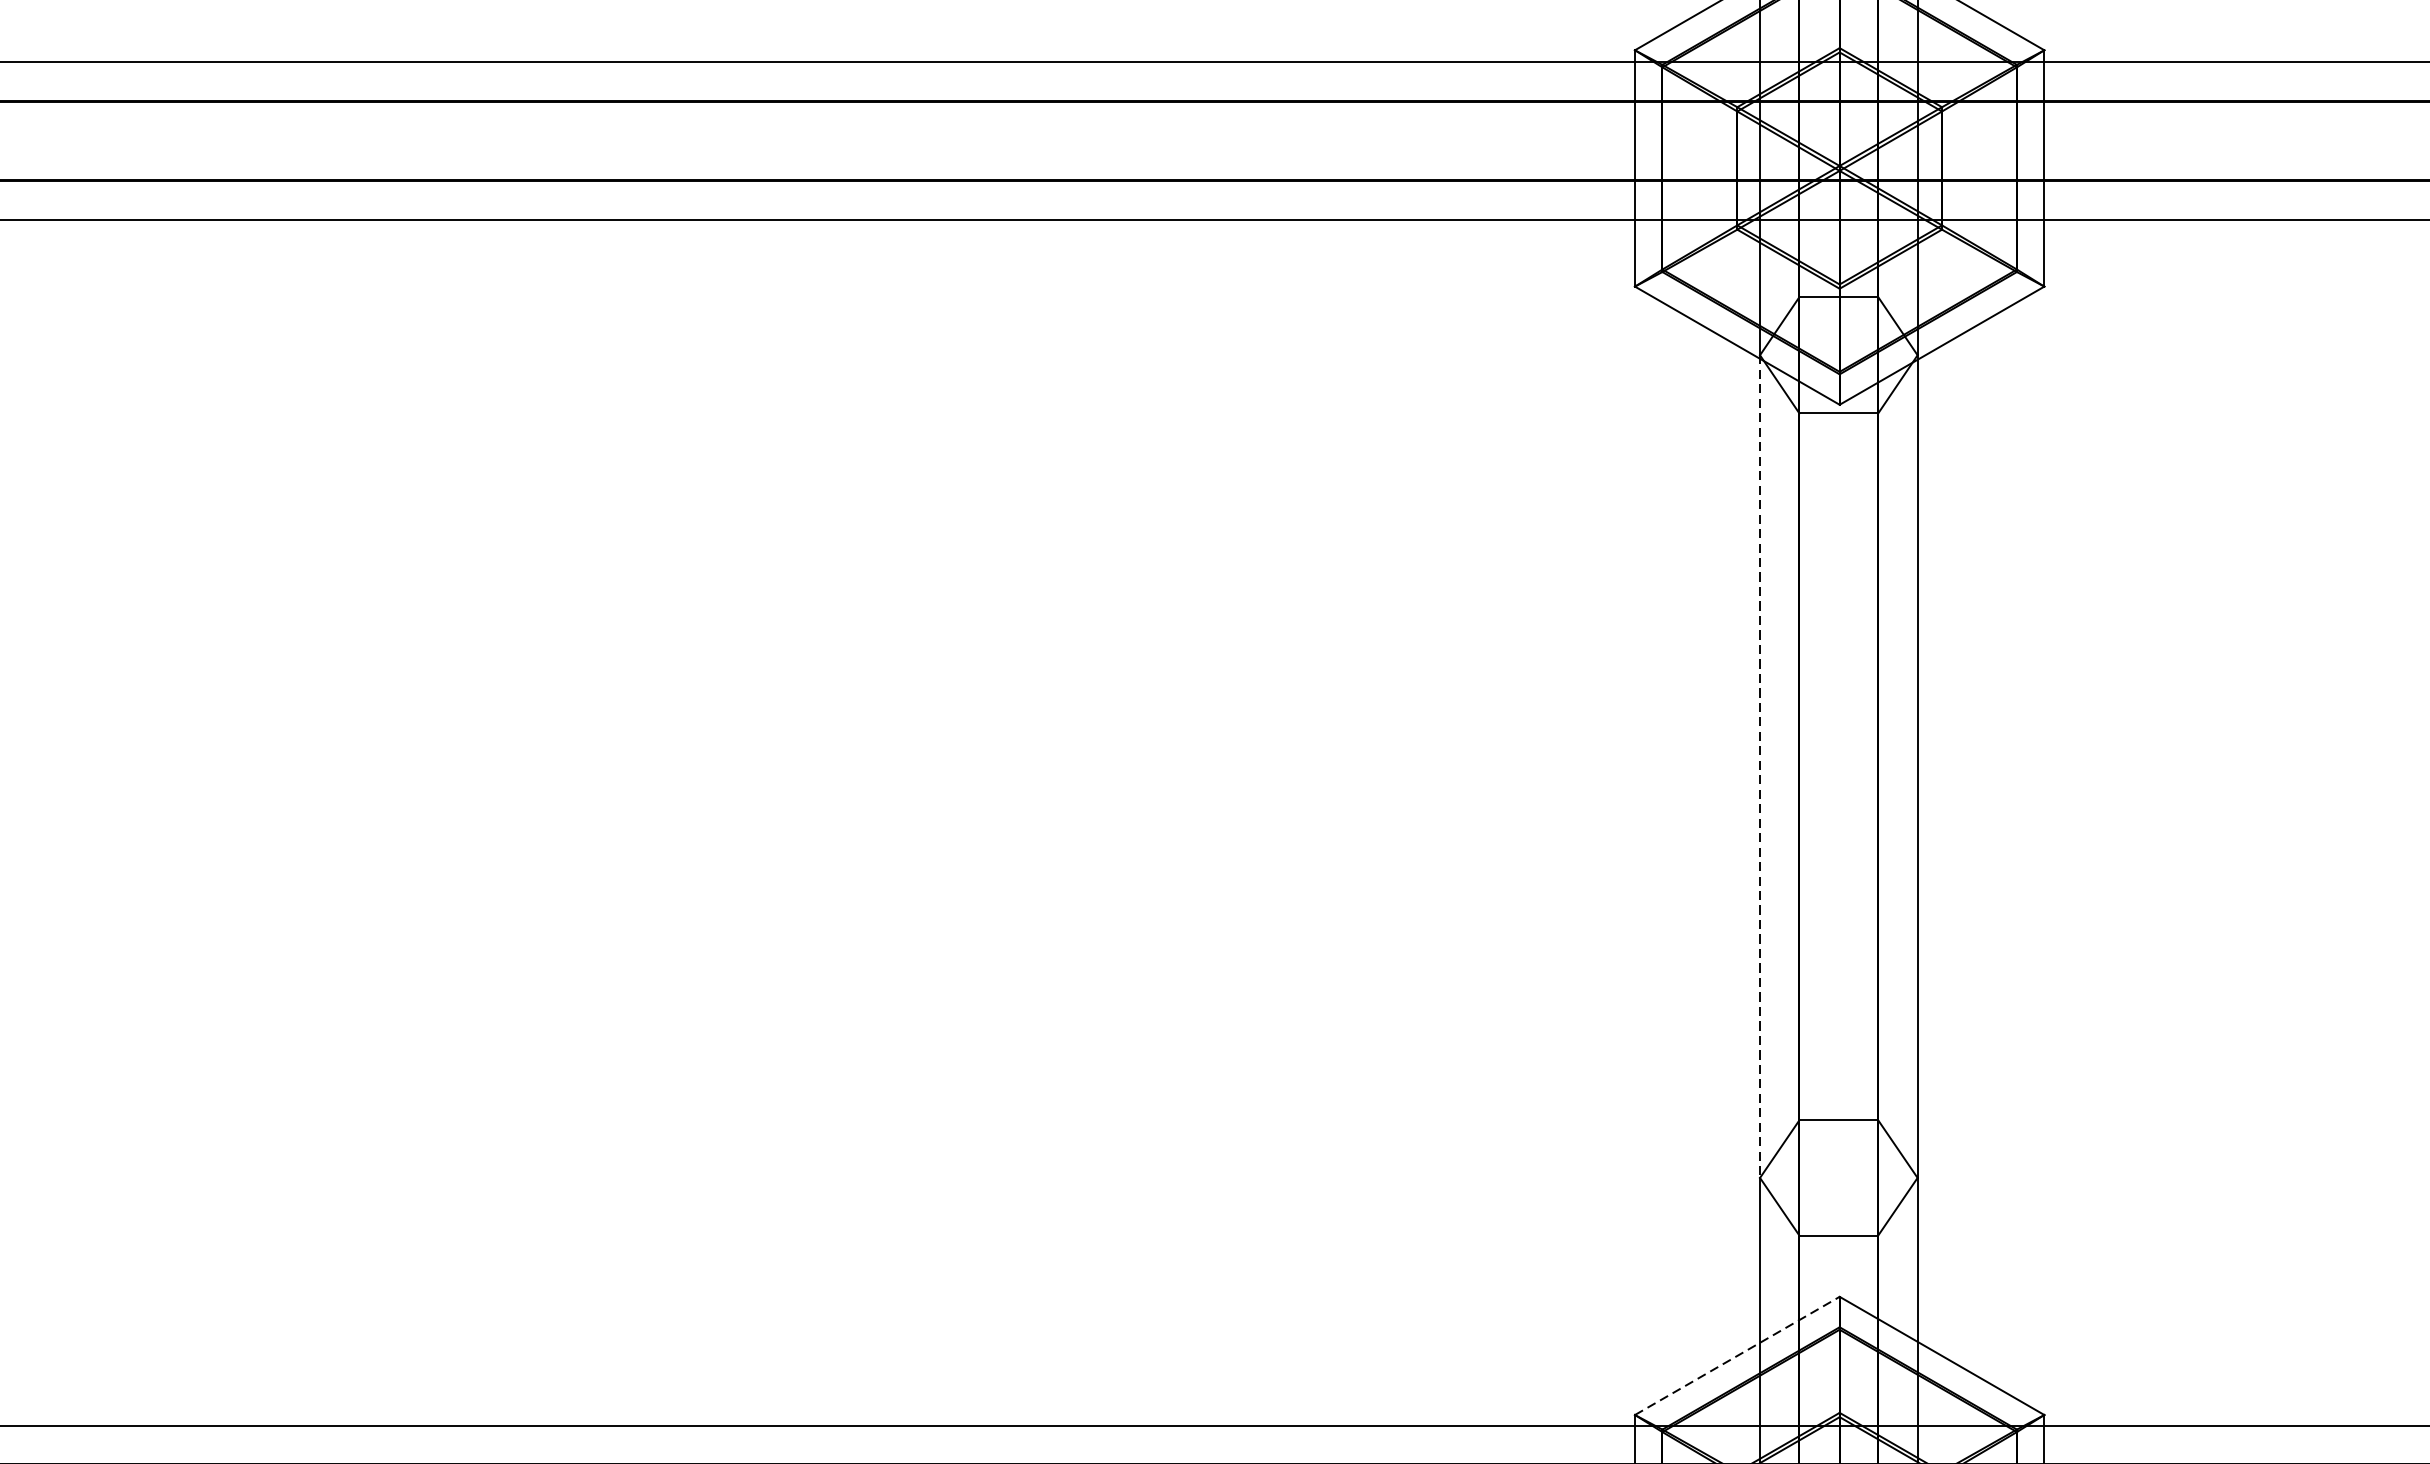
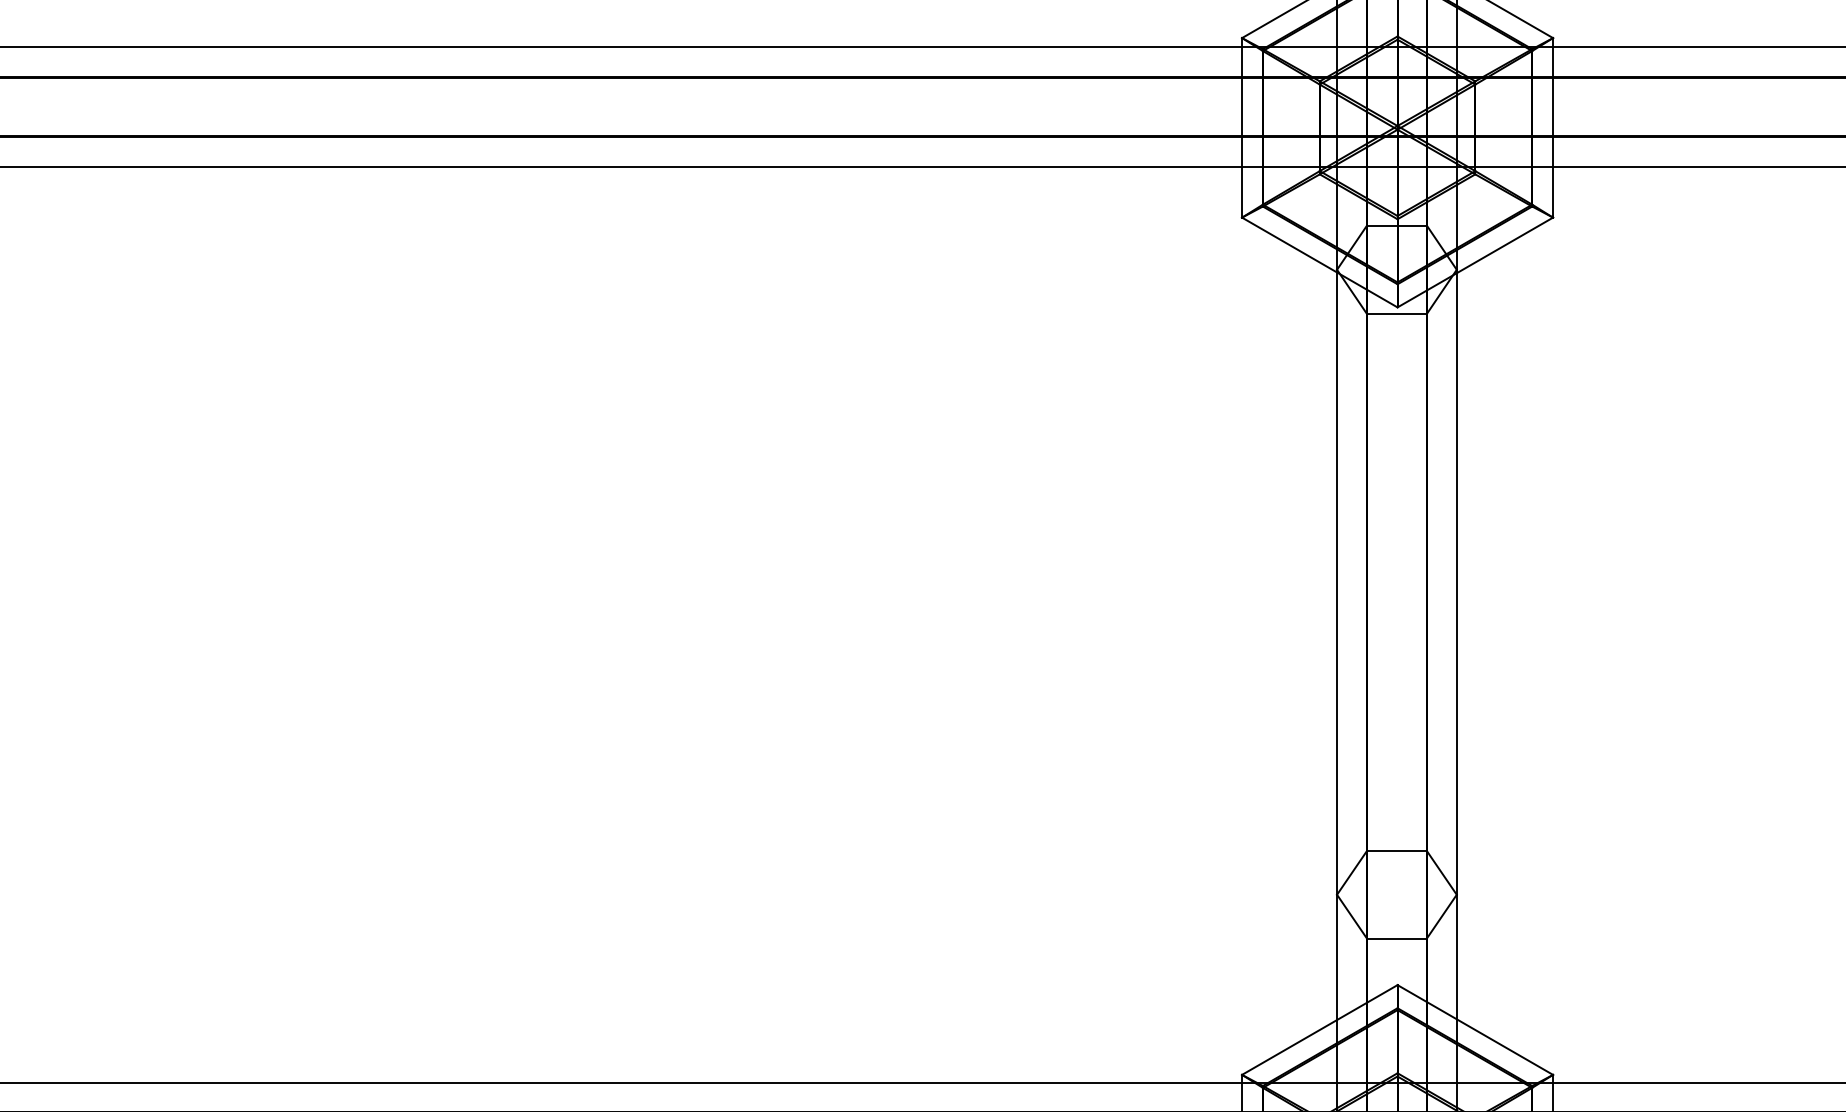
line: (1760, 766) -> (1337, 582), dashed -> solid
line: (1736, 1355) -> (1319, 1029), dashed -> solid

